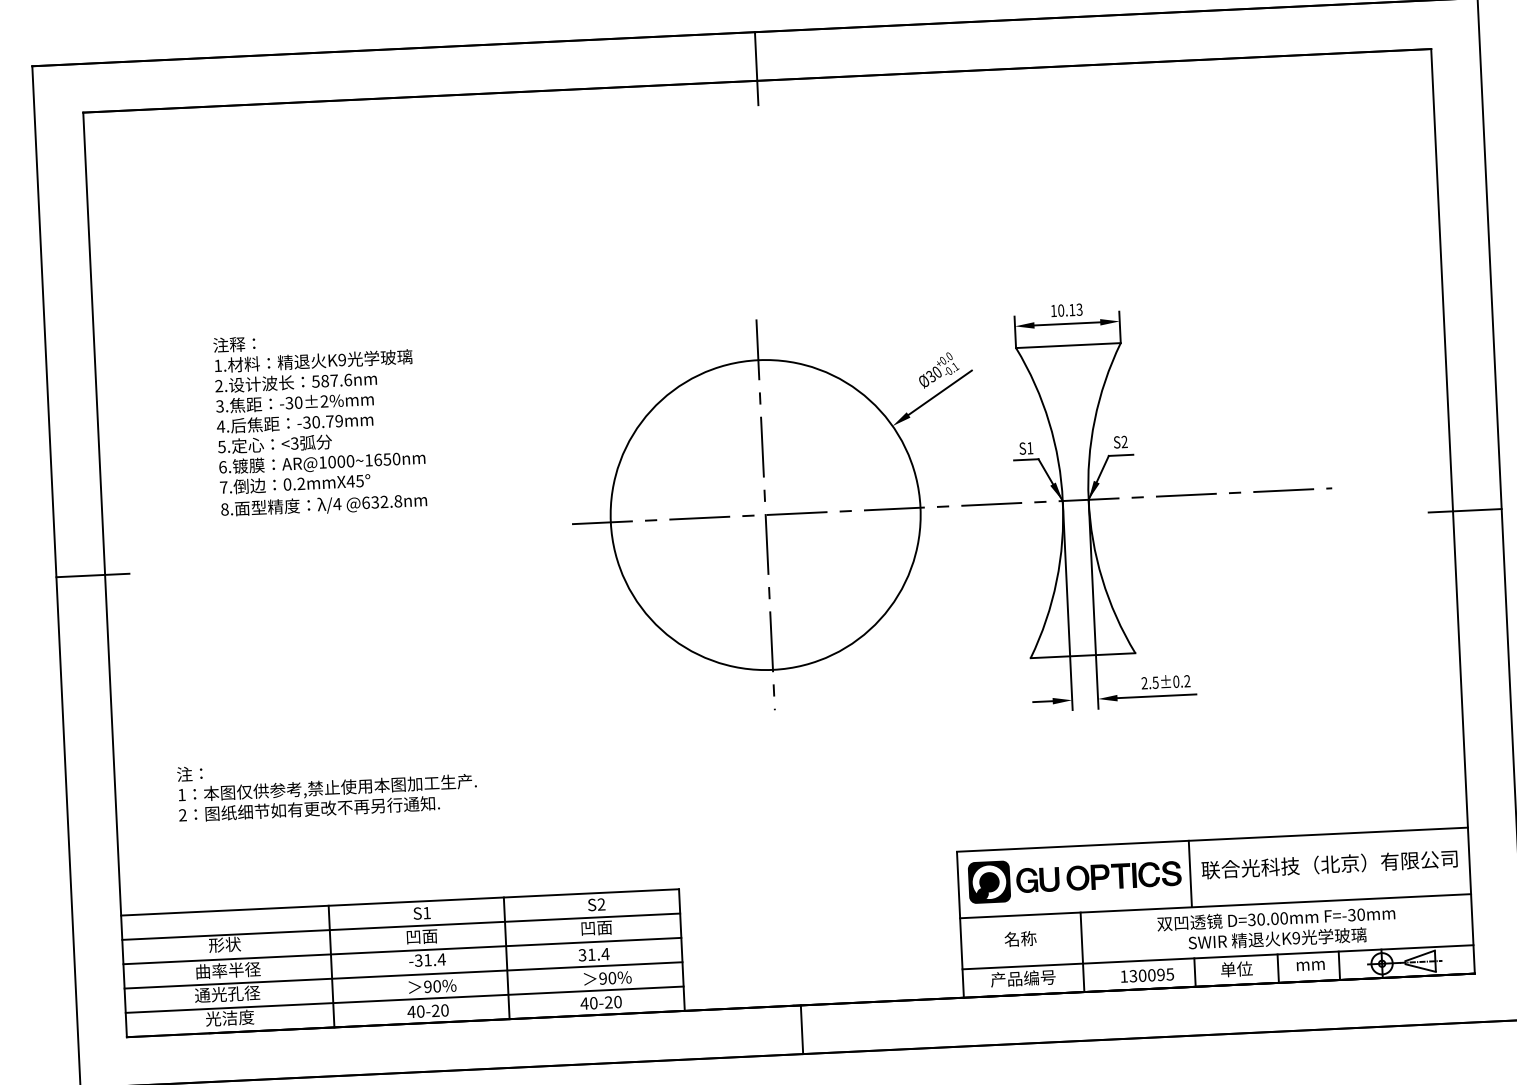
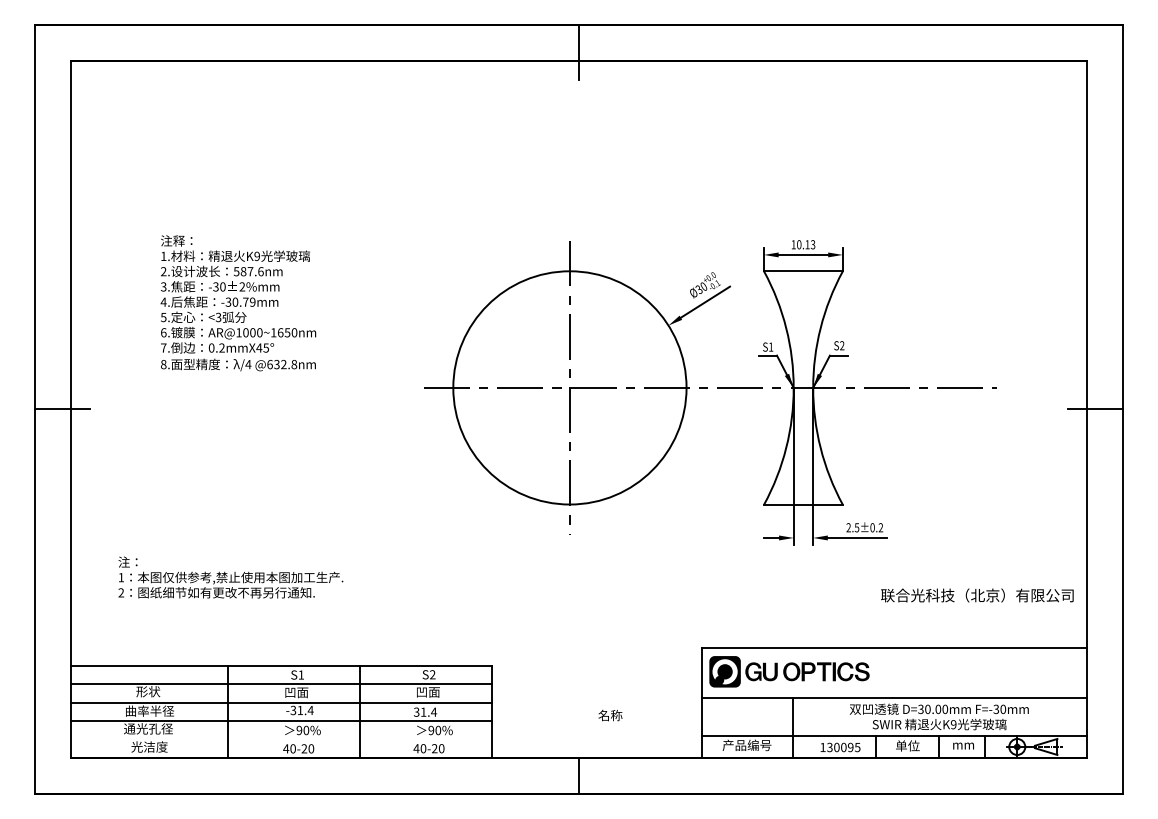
text: (1329, 864) -> (977, 595), moved
line: (1190, 873) -> (876, 672), removed
text: (1020, 938) -> (610, 715), moved
line: (404, 999) -> (281, 739), removed

